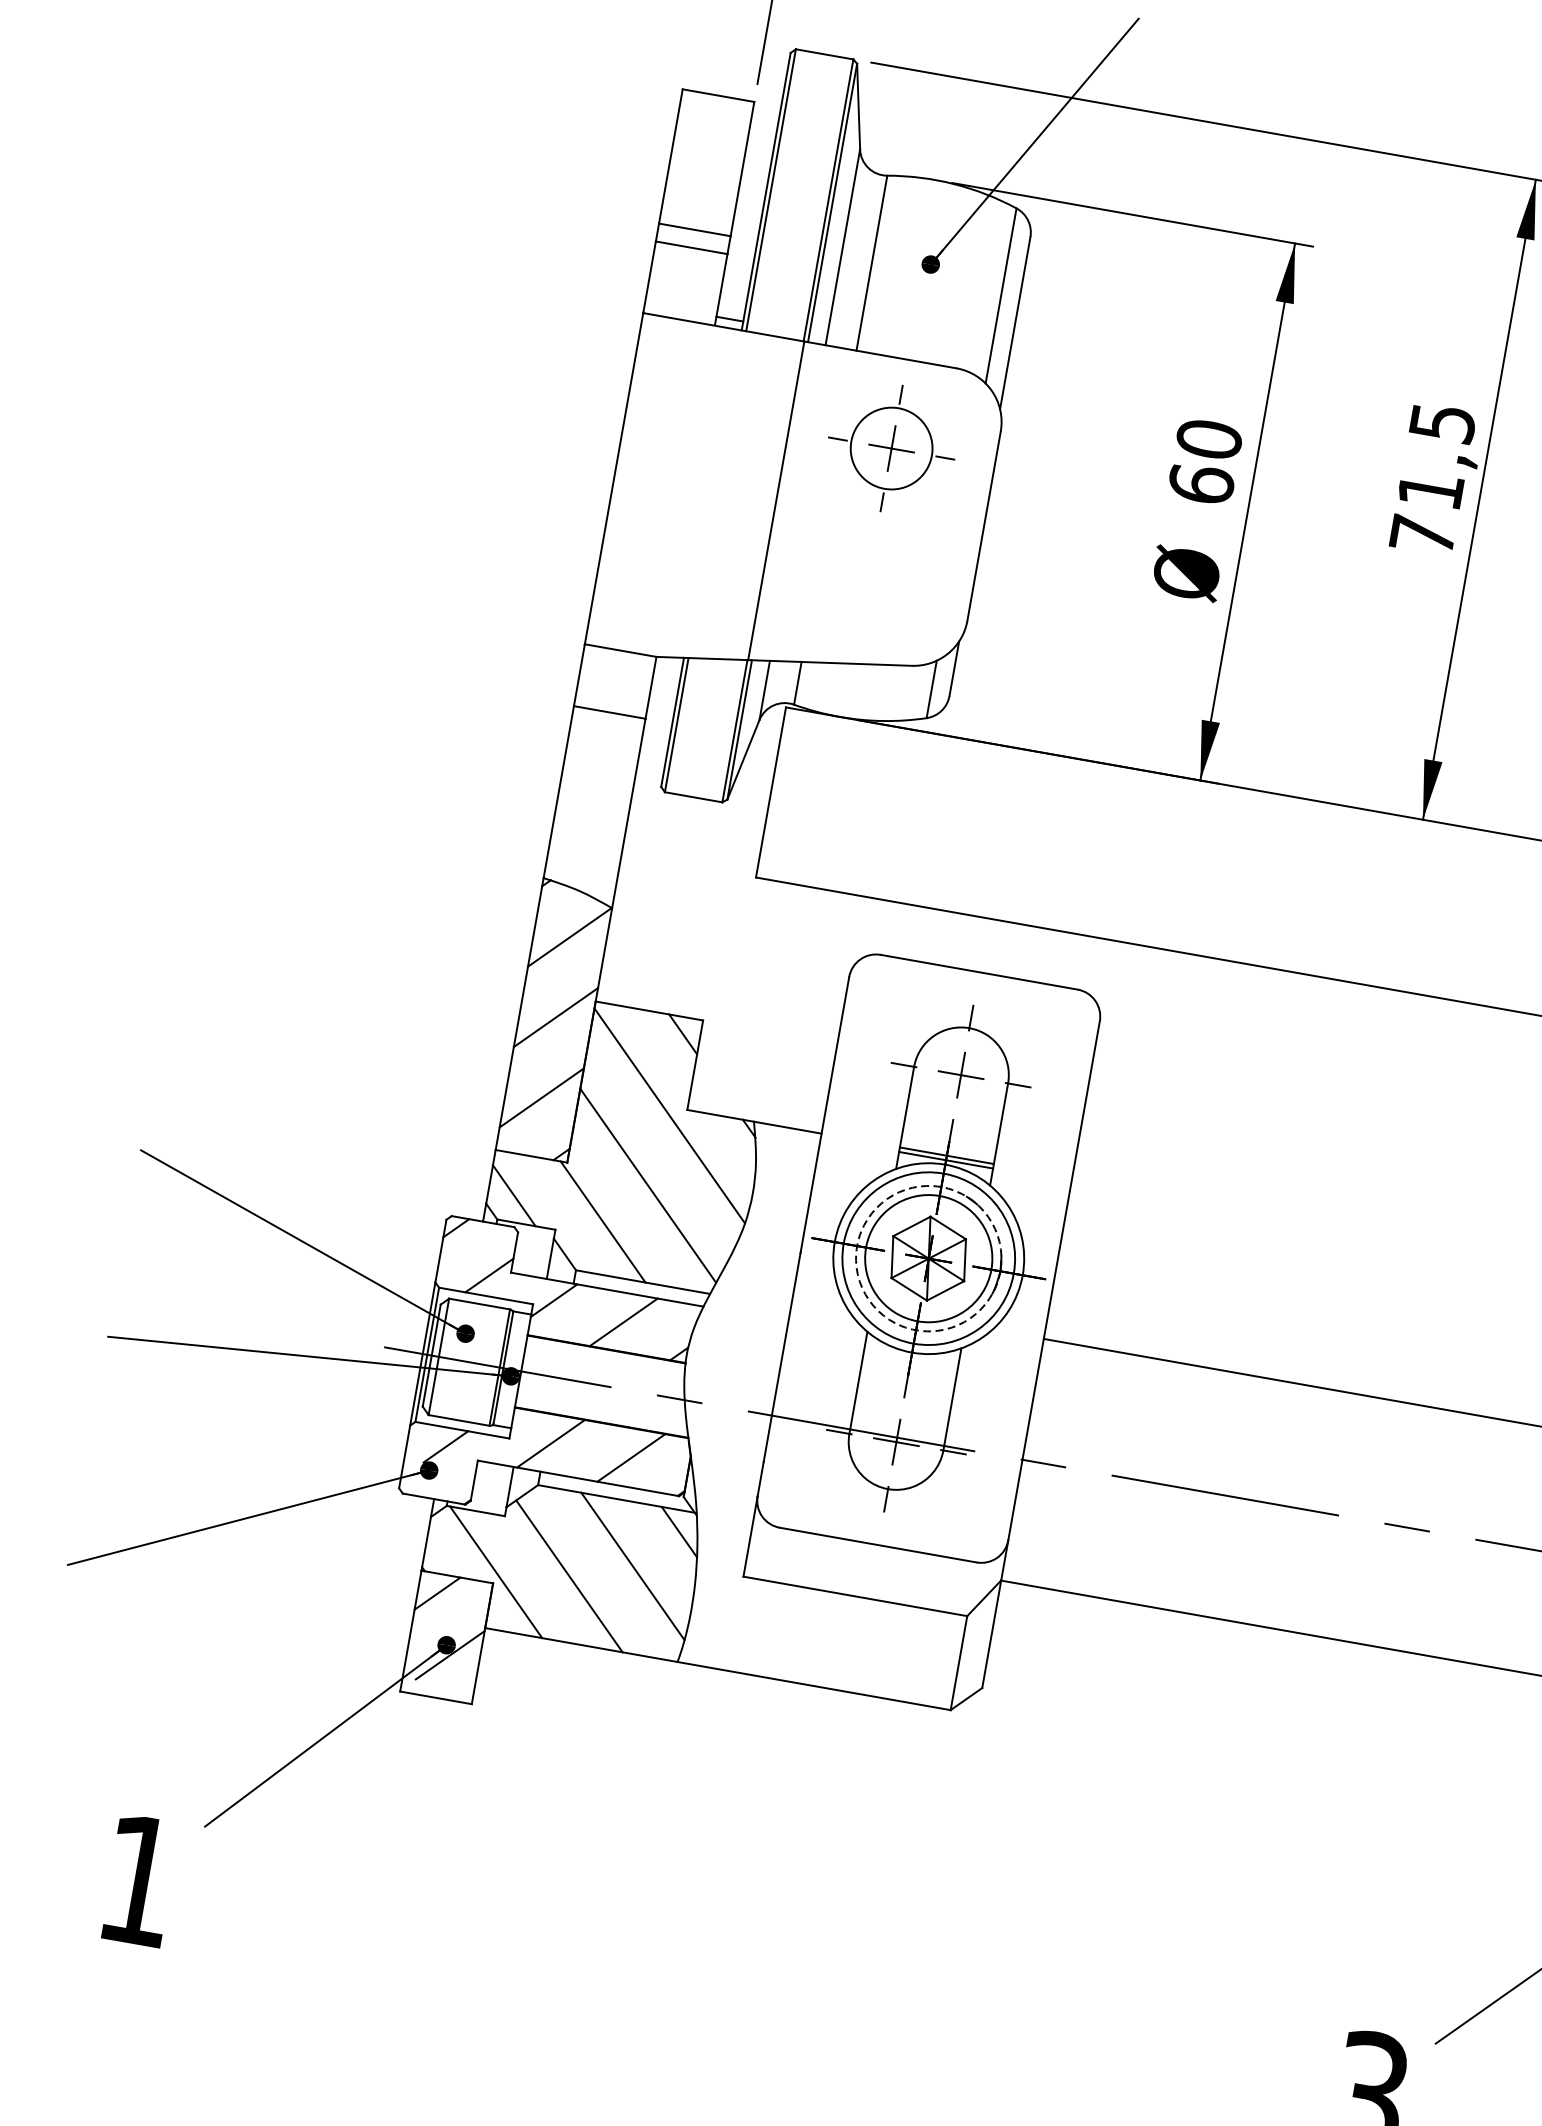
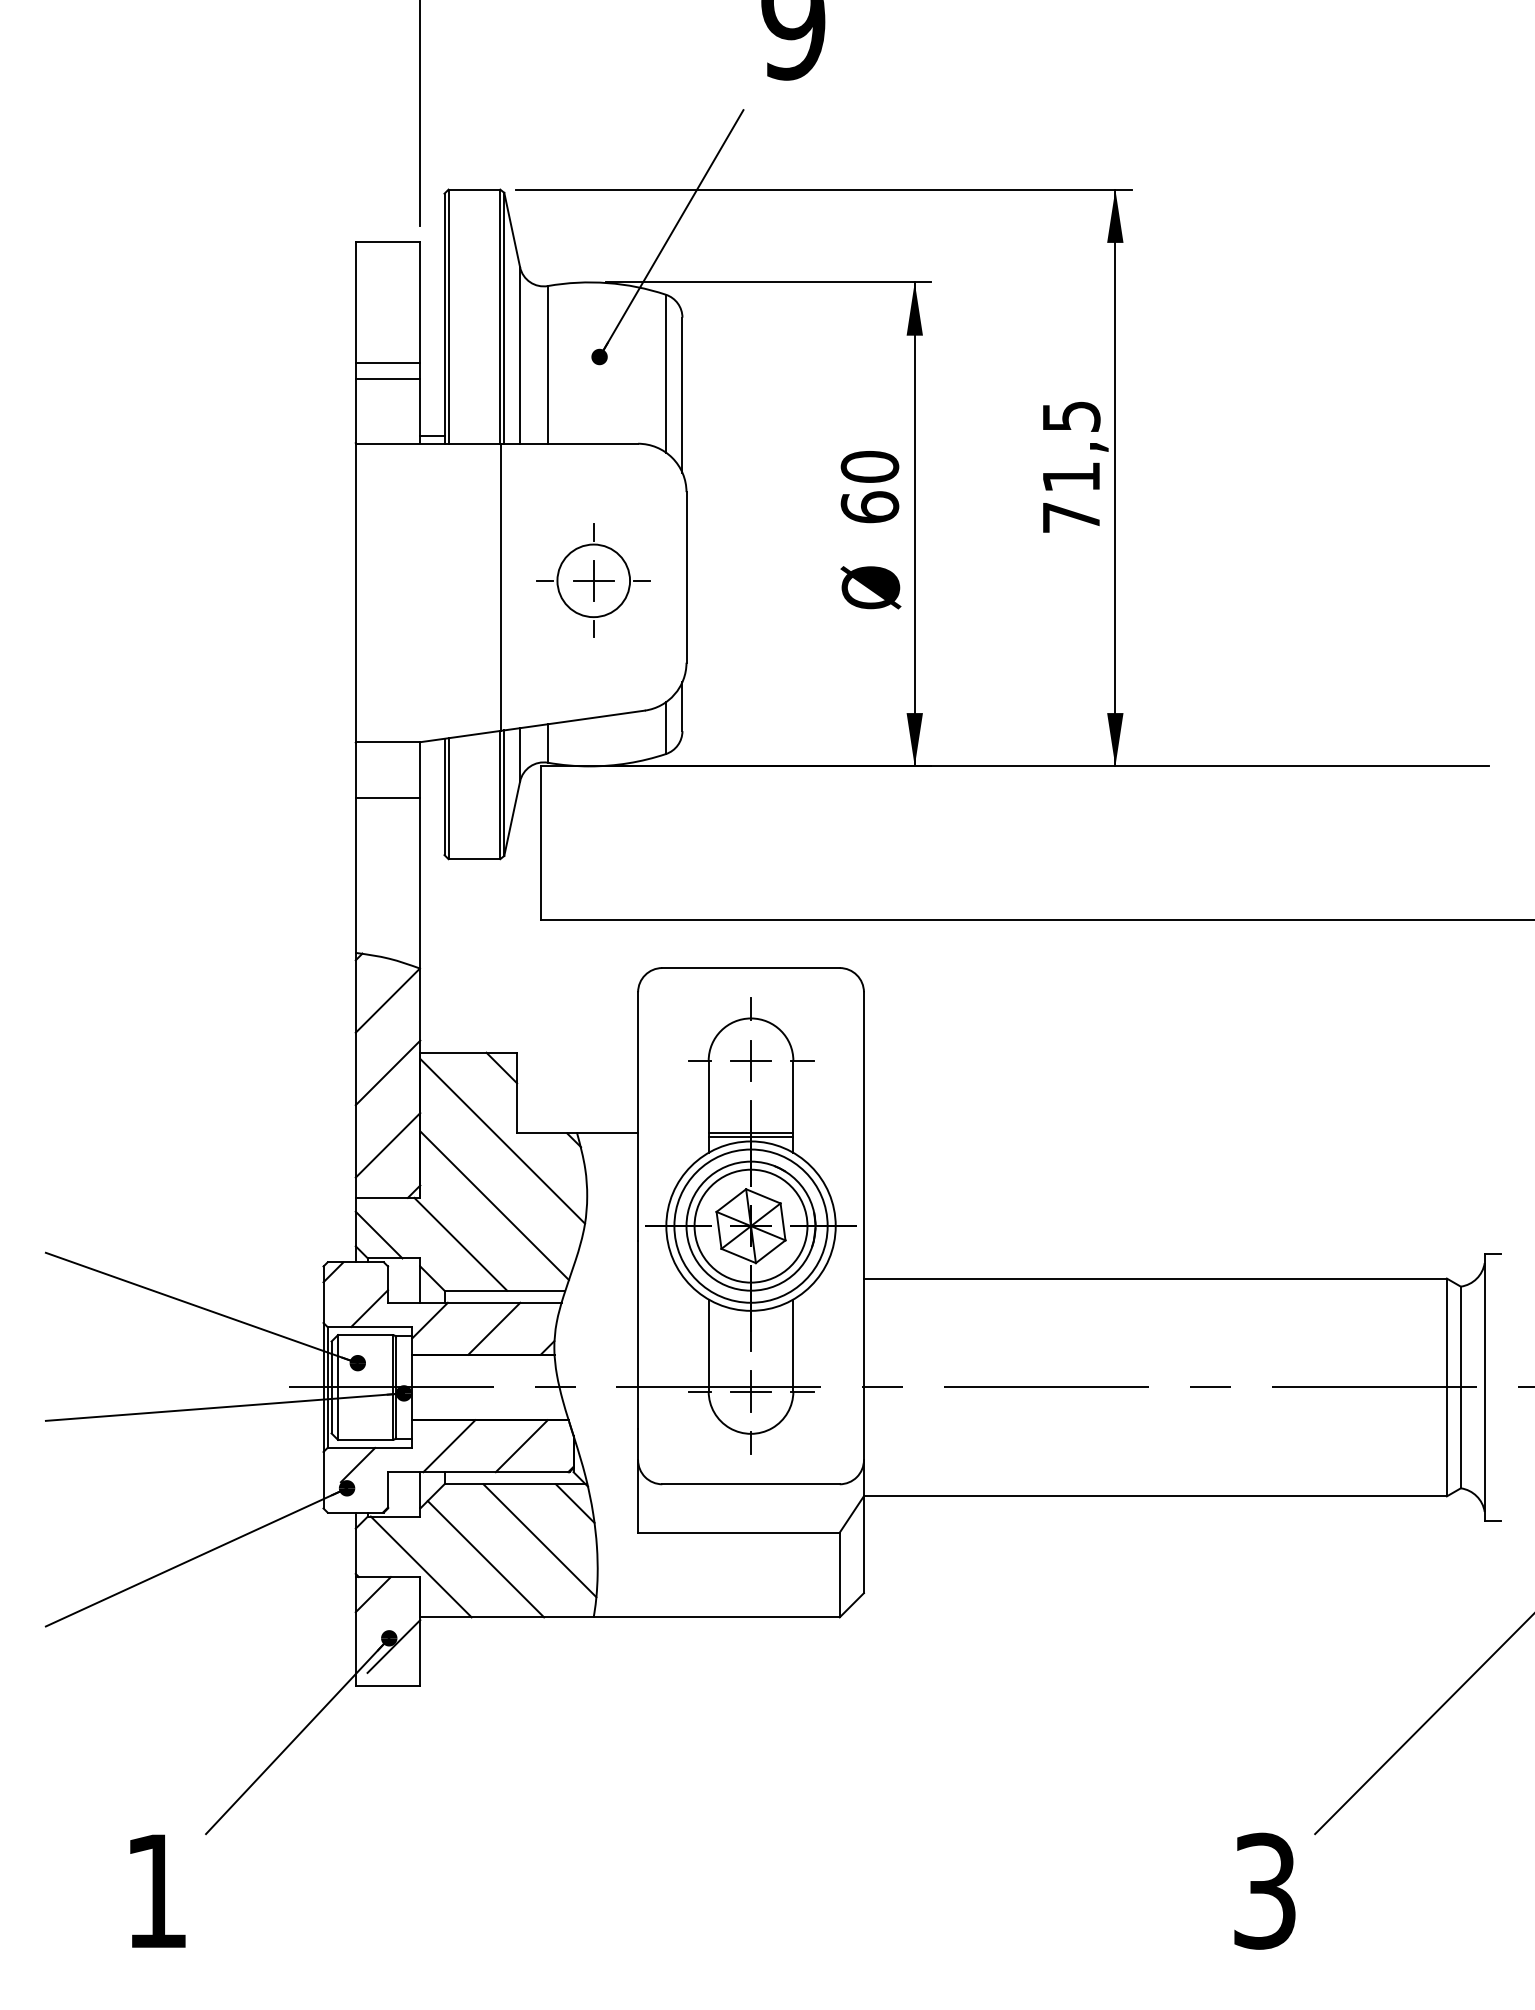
part: (891, 448) -> (593, 580), moved
circle: (928, 1257) -> (750, 1225), dashed -> solid

